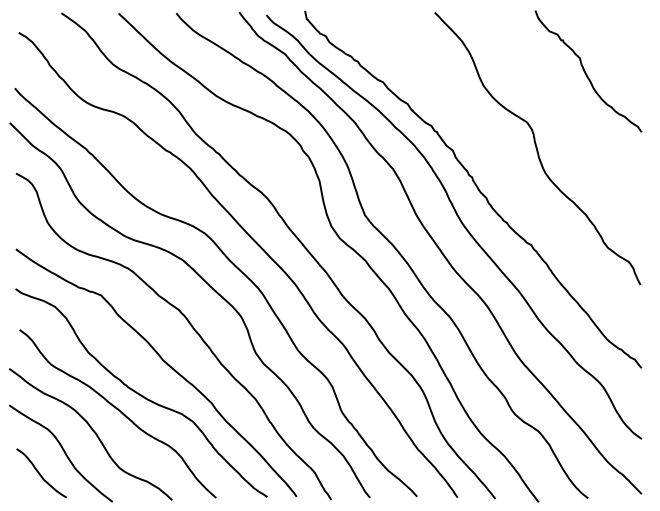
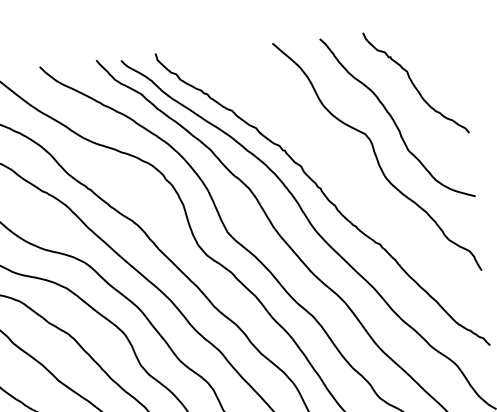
curve: (560, 109) -> (394, 119), added

